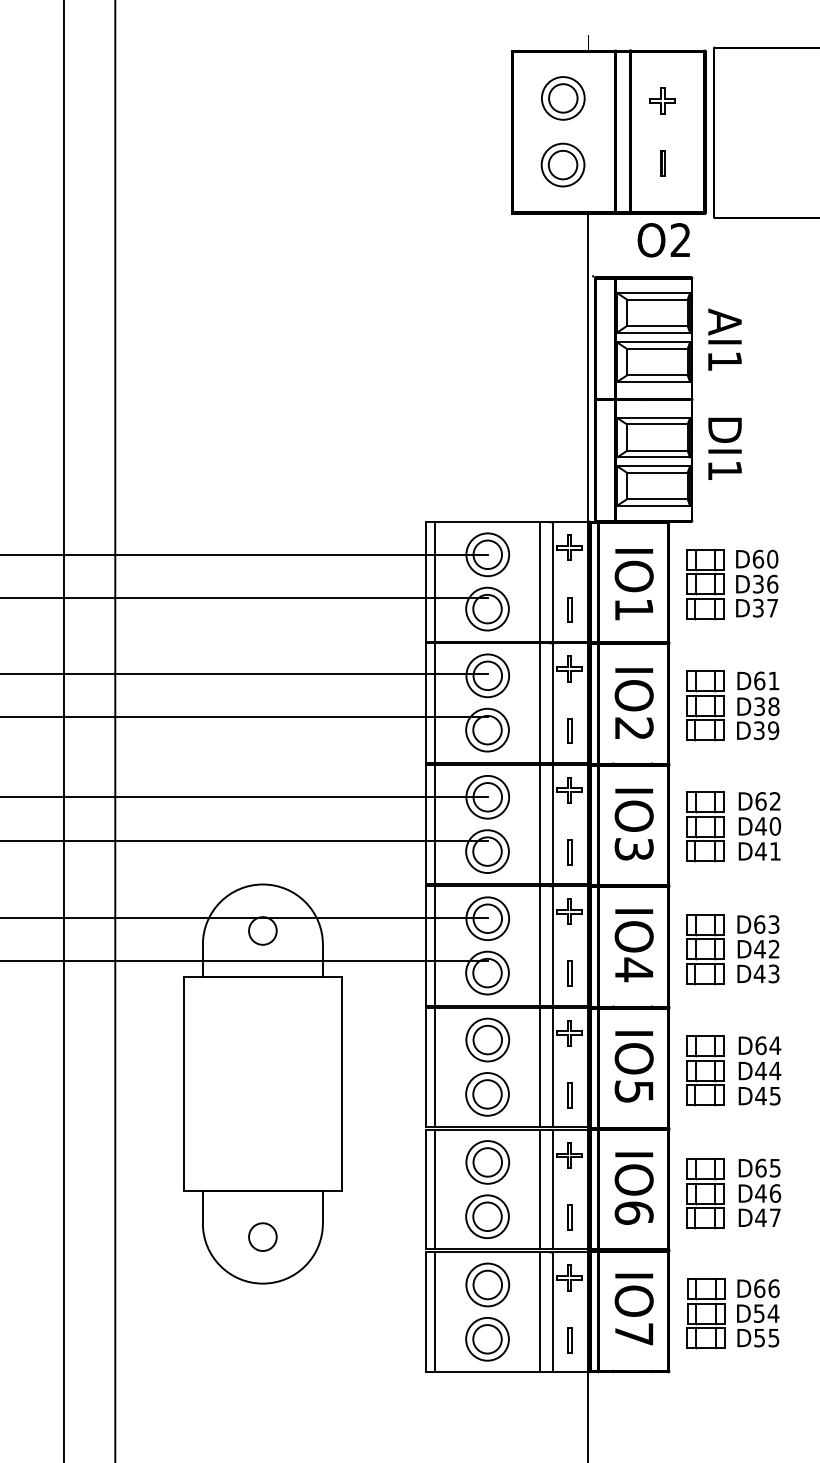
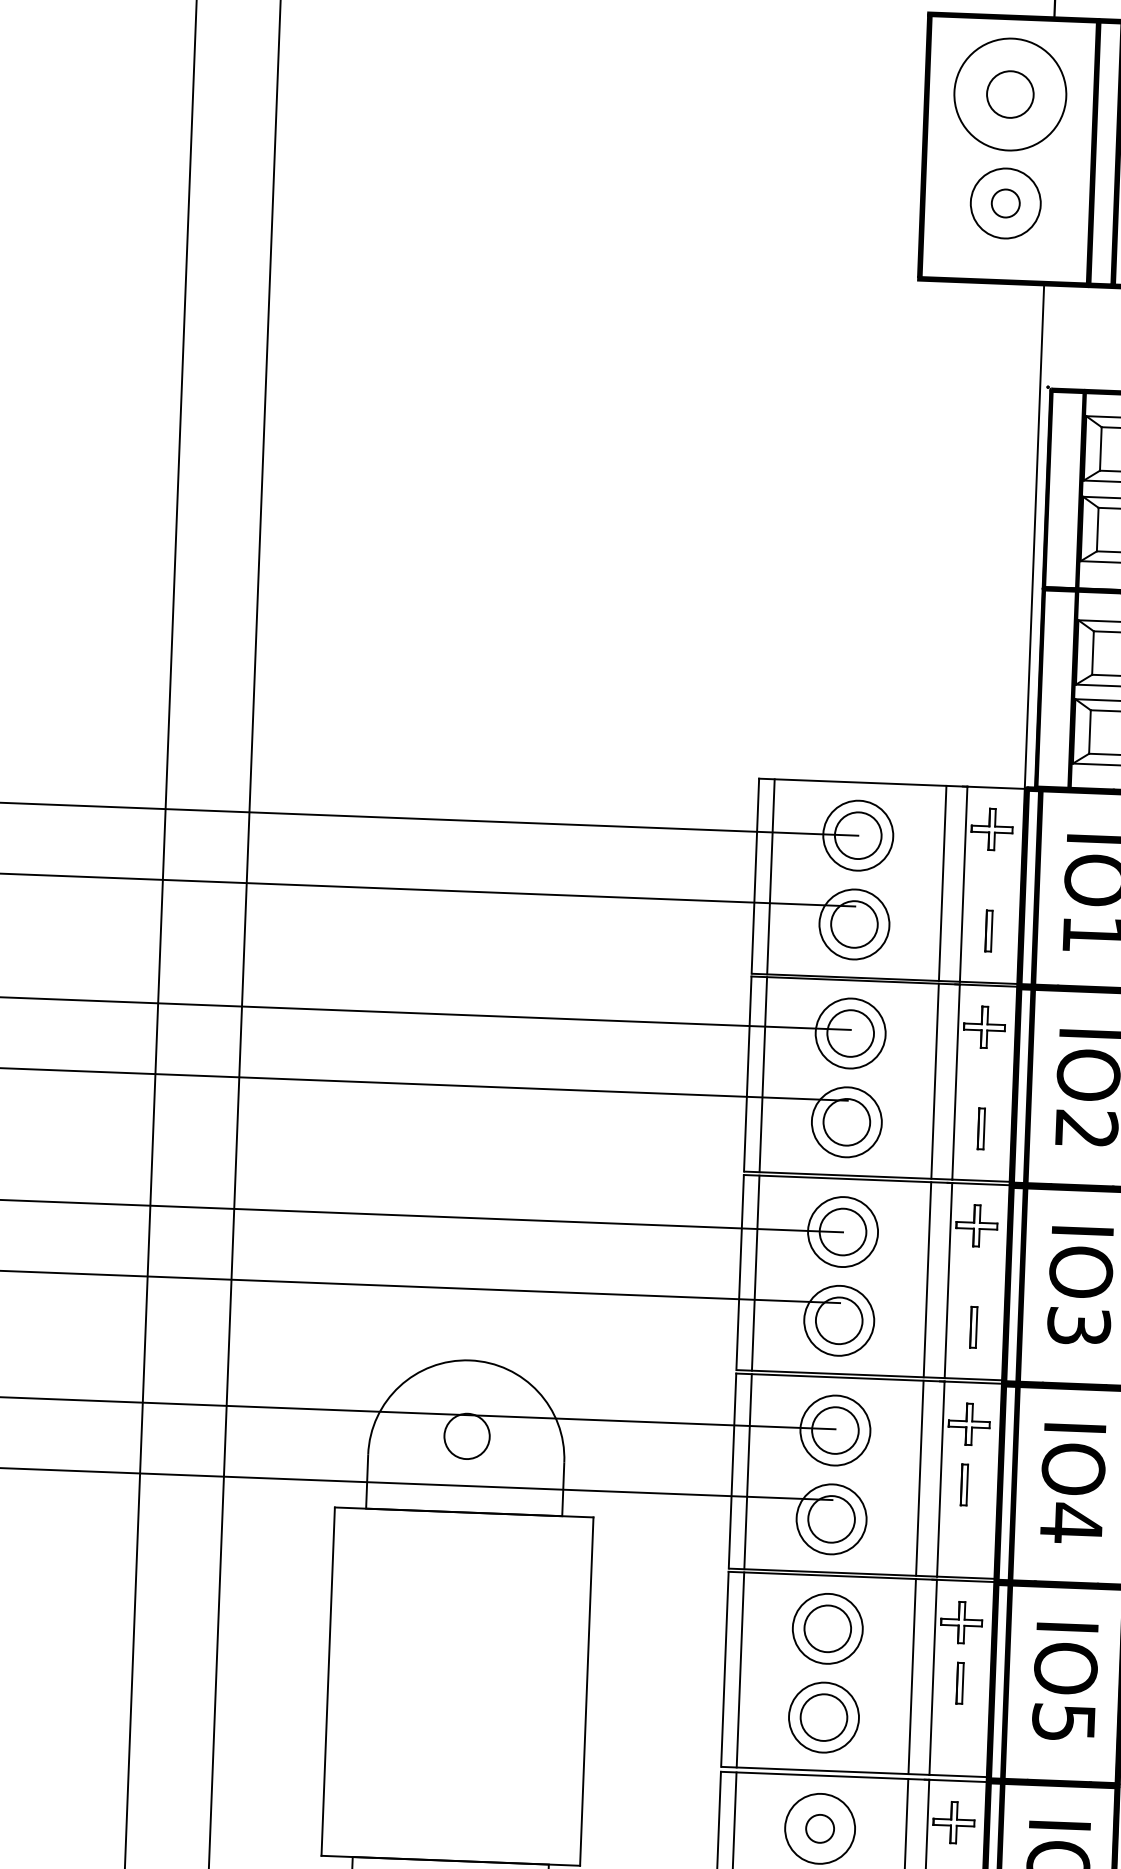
circle: (562, 98) -> (1009, 94), size x1.6
circle: (562, 164) -> (1004, 202), size x0.6
part: (569, 973) -> (963, 1484), moved
part: (569, 1095) -> (959, 1683), moved
circle: (487, 1162) -> (819, 1828), size x0.6

